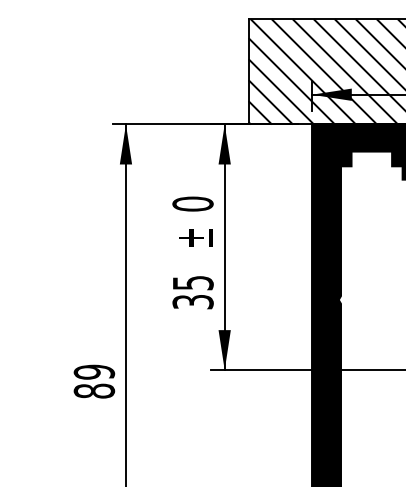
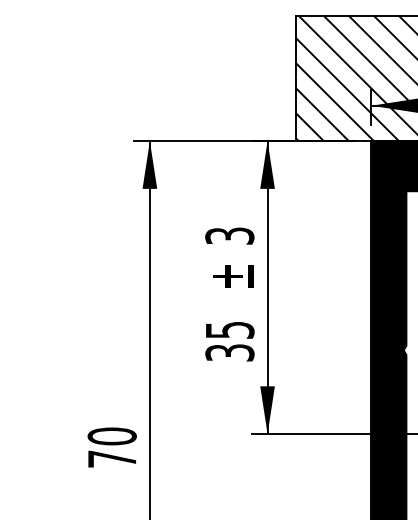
text: (192, 203) -> (229, 235), 0 -> 3
text: (94, 381) -> (112, 447), 89 -> 70

